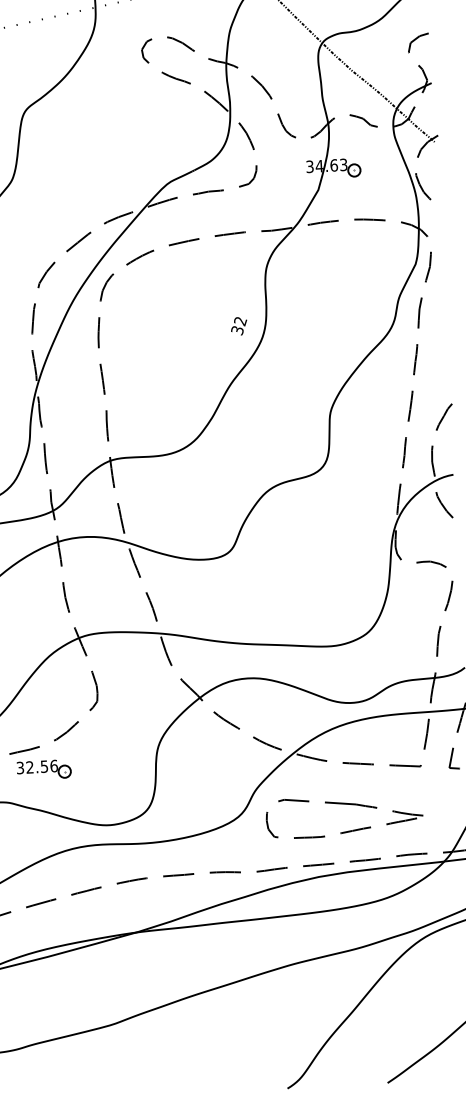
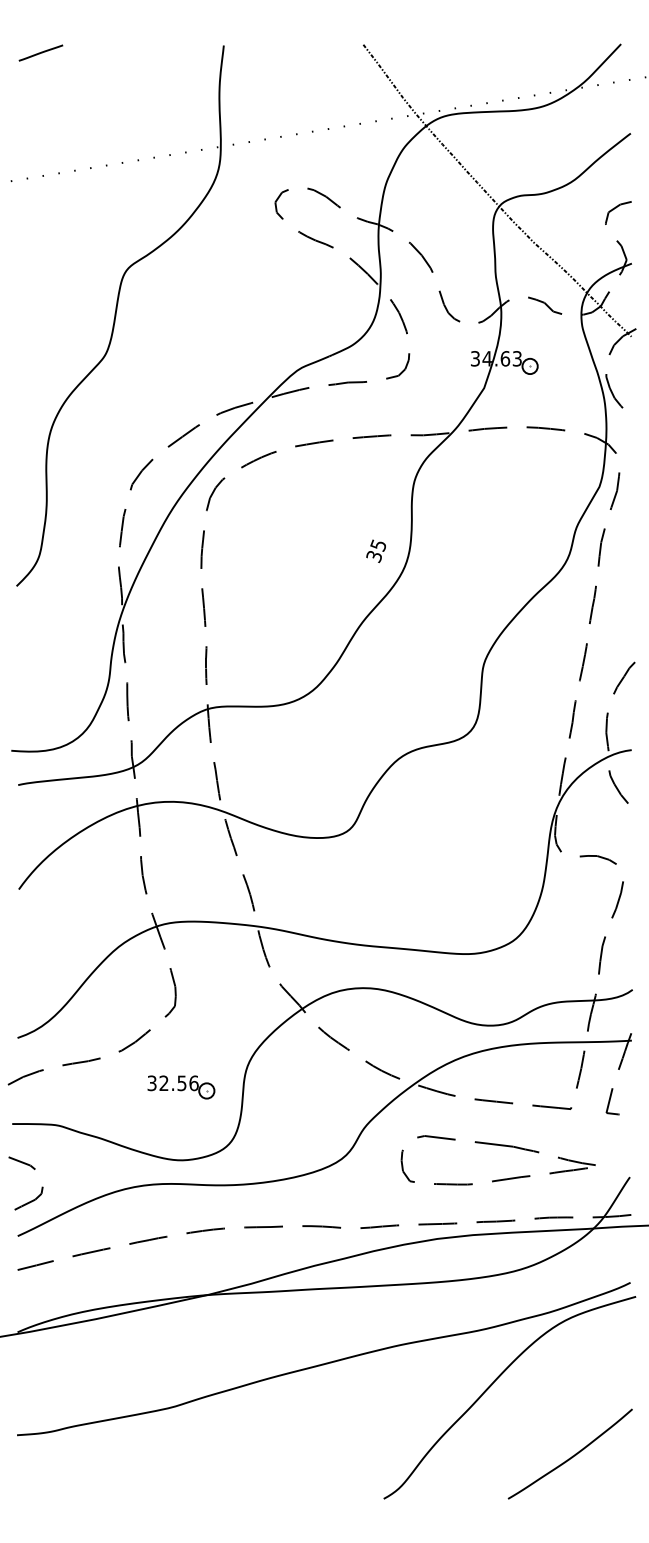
text: (240, 321) -> (378, 545), 32 -> 35
part: (44, 770) -> (181, 1087), moved
part: (345, 804) -> (500, 1146), moved

